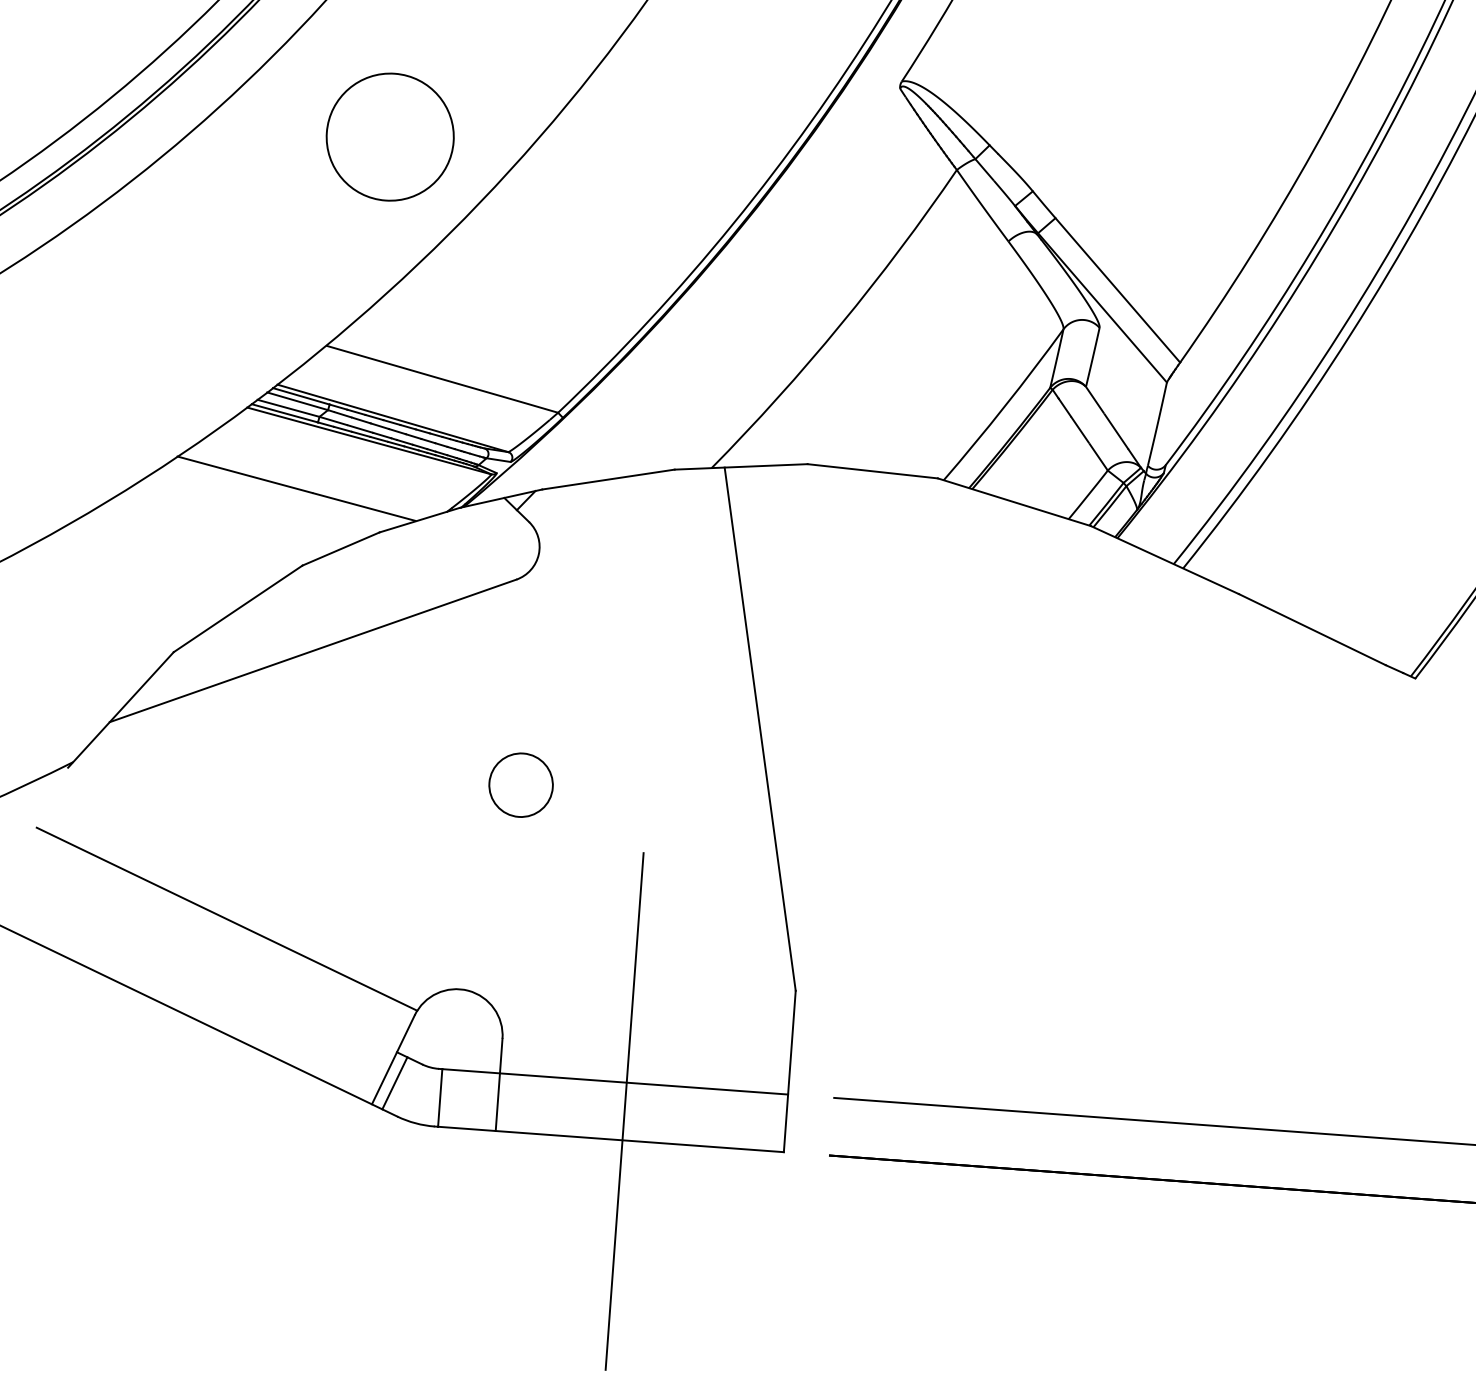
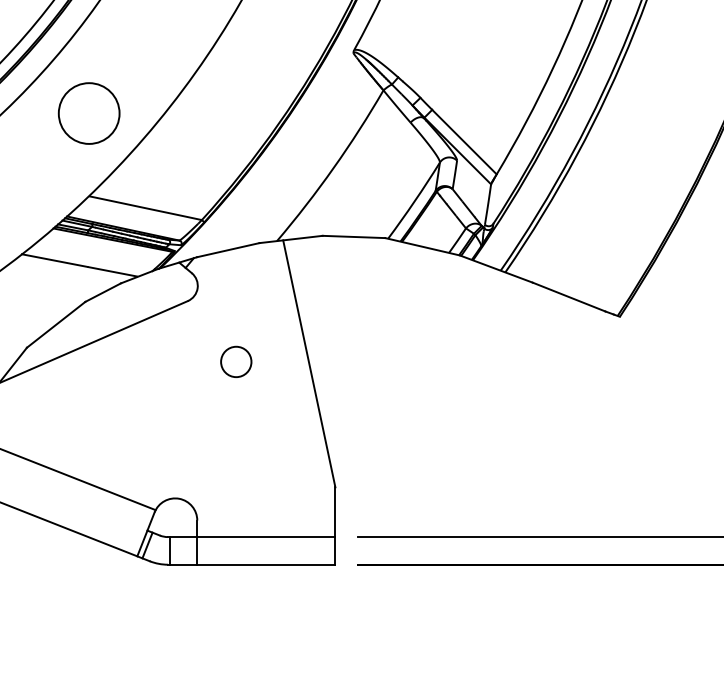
circle: (388, 136) -> (88, 113), moved
circle: (521, 784) -> (236, 361), moved
line: (625, 1110) -> (258, 550), removed

